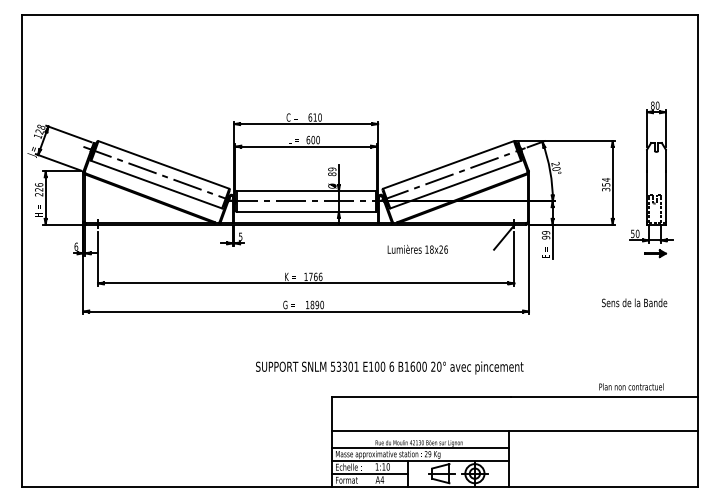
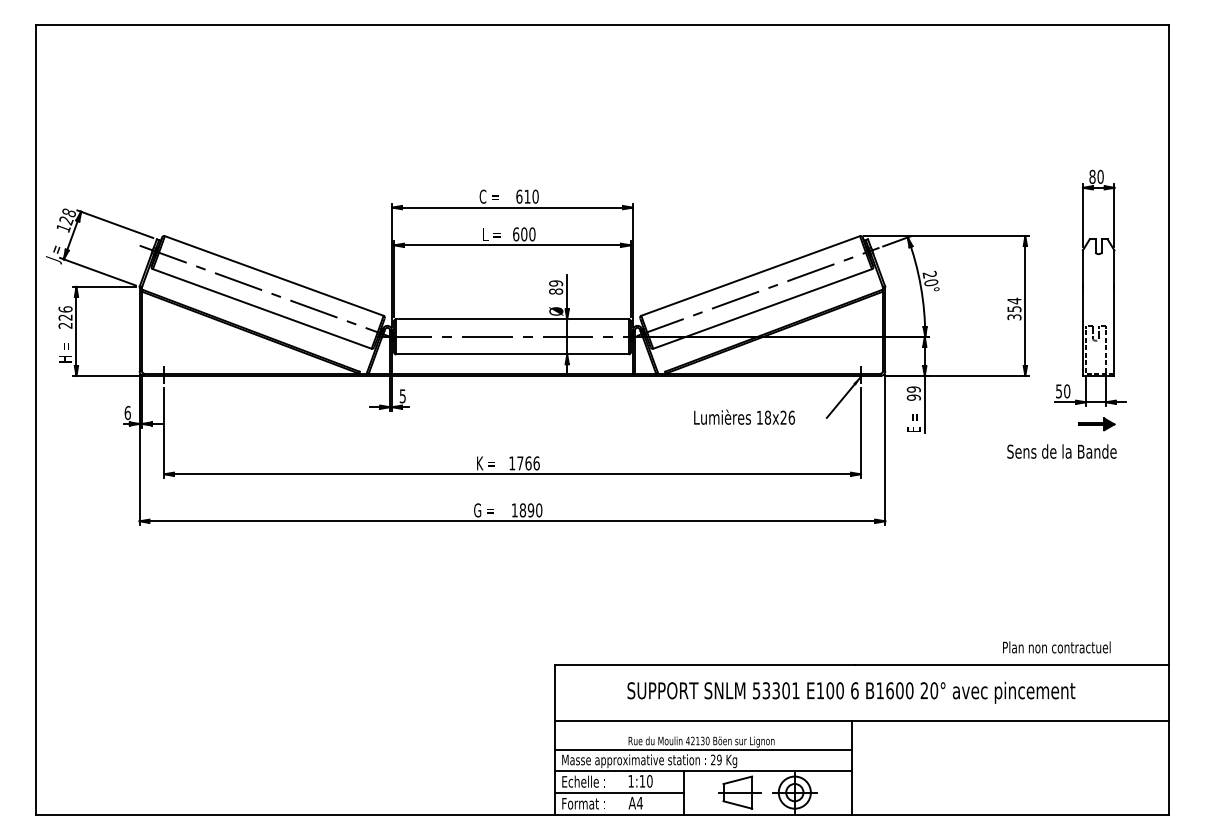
text: (417, 248) -> (743, 415), moved
text: (634, 302) -> (1061, 450), moved
text: (389, 367) -> (851, 691), moved

